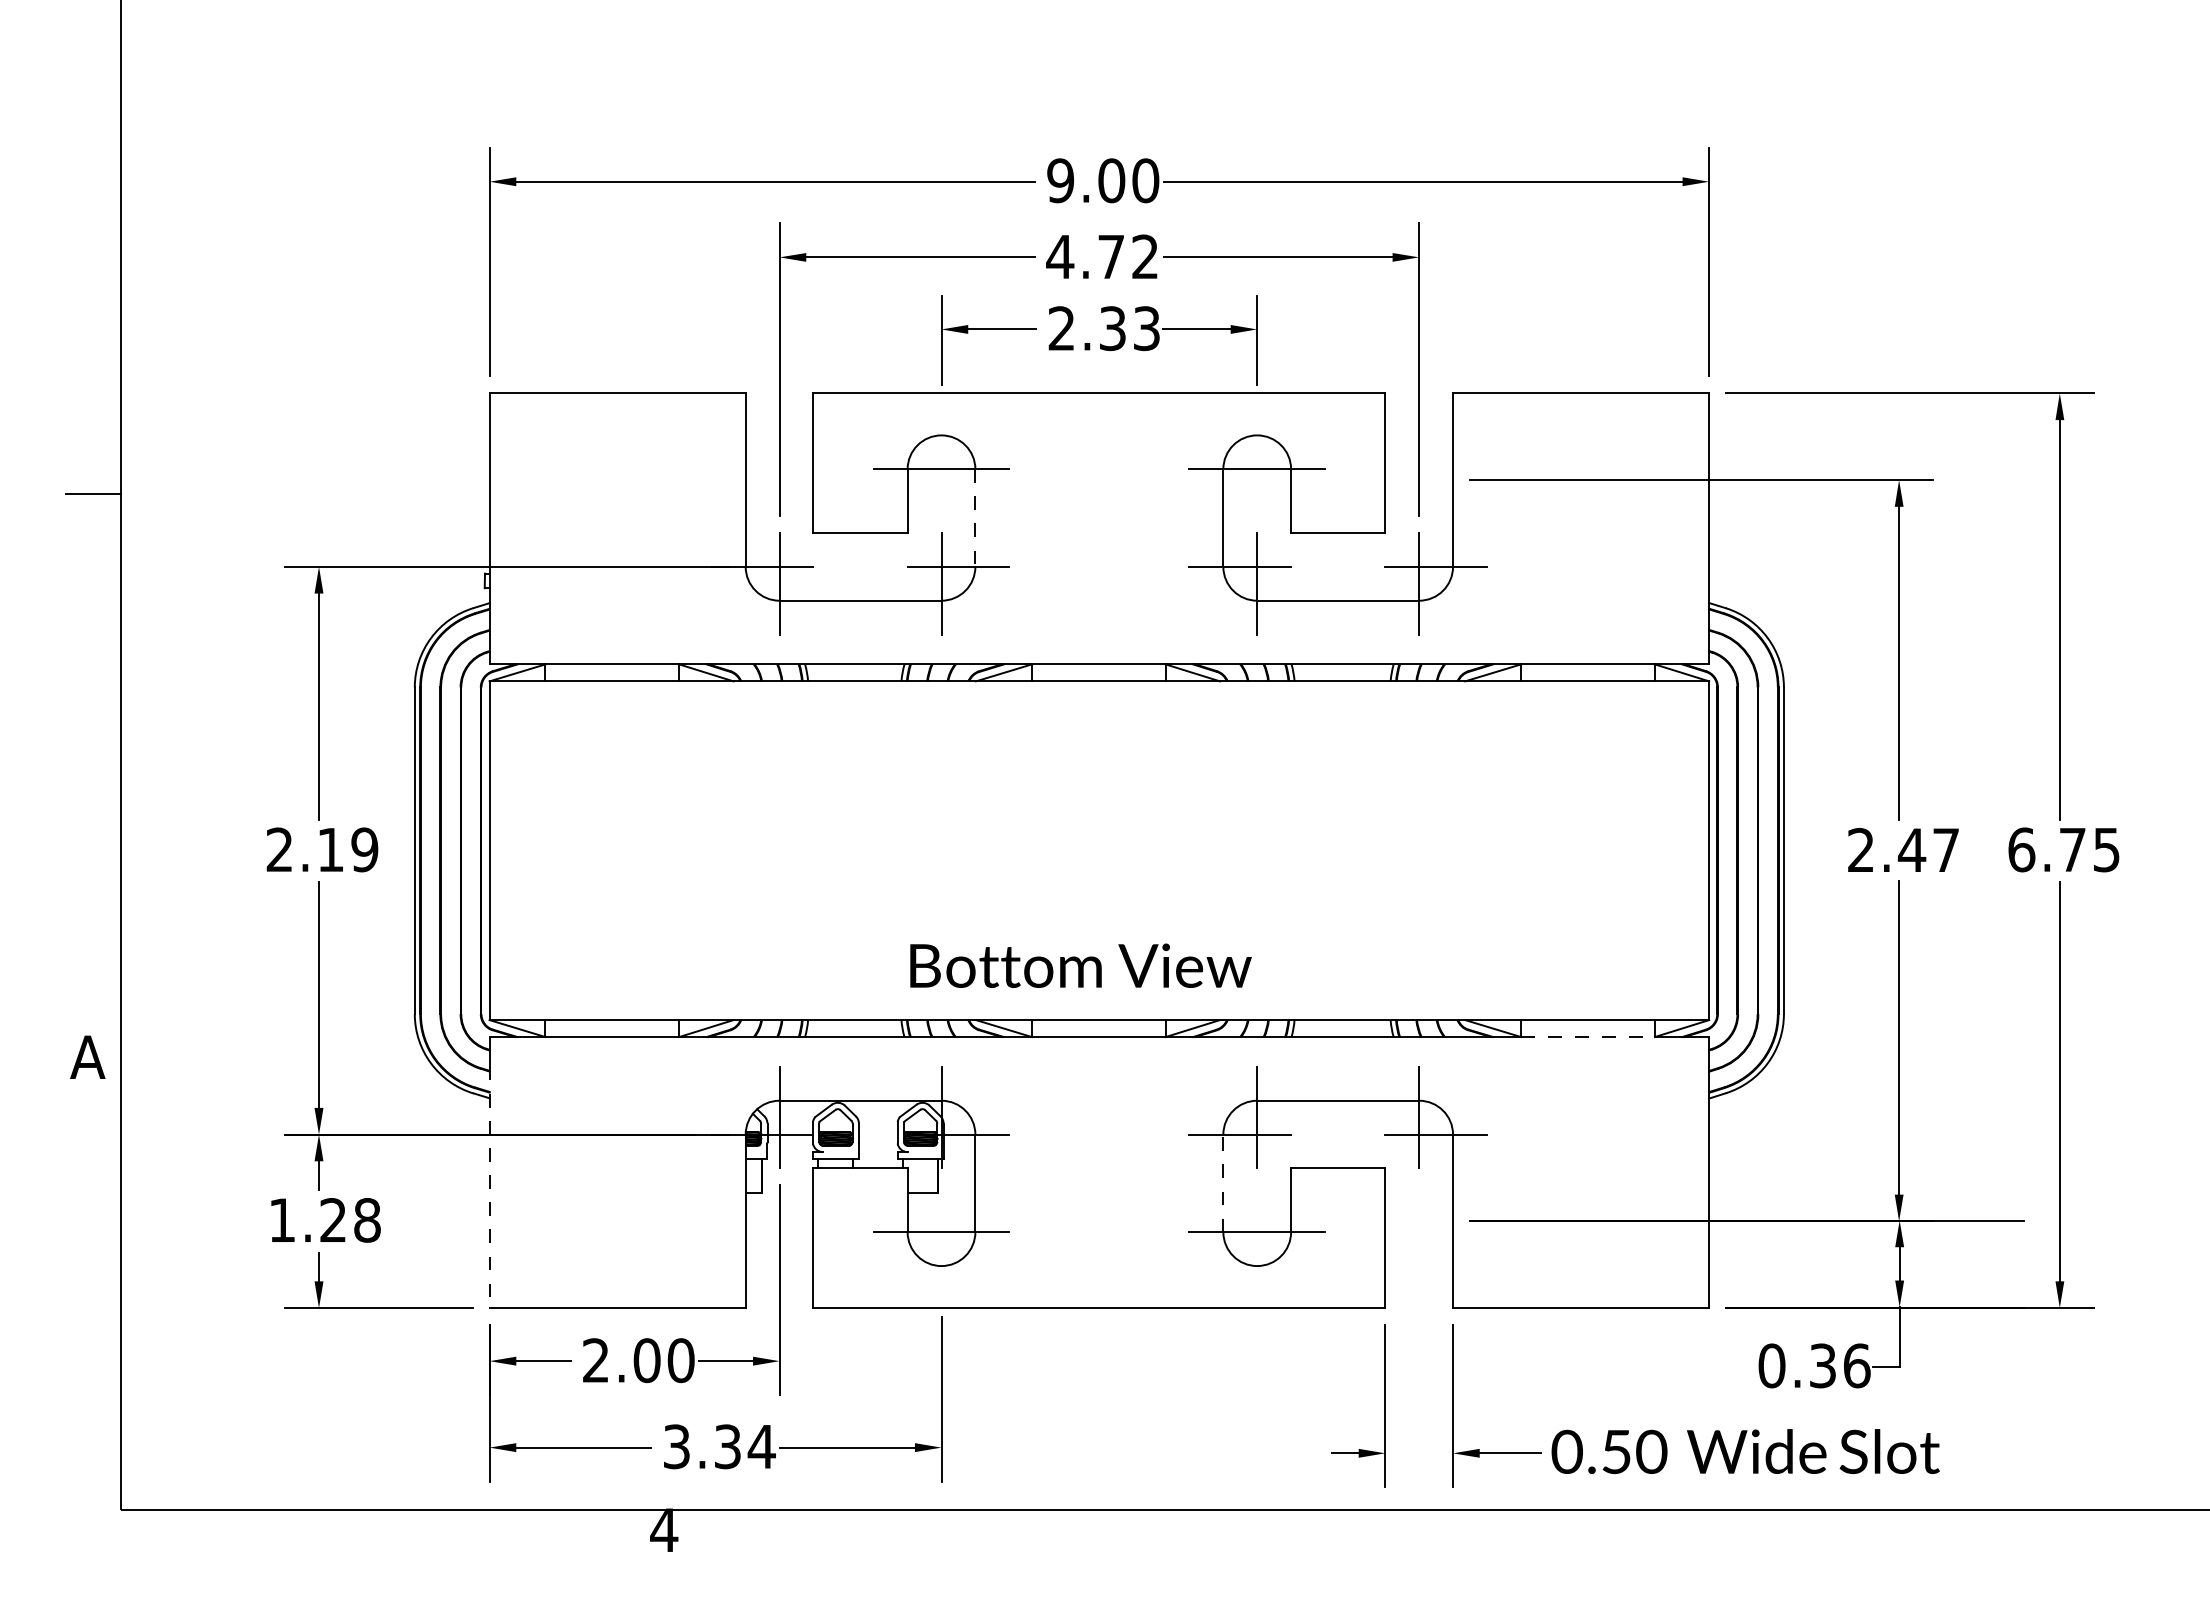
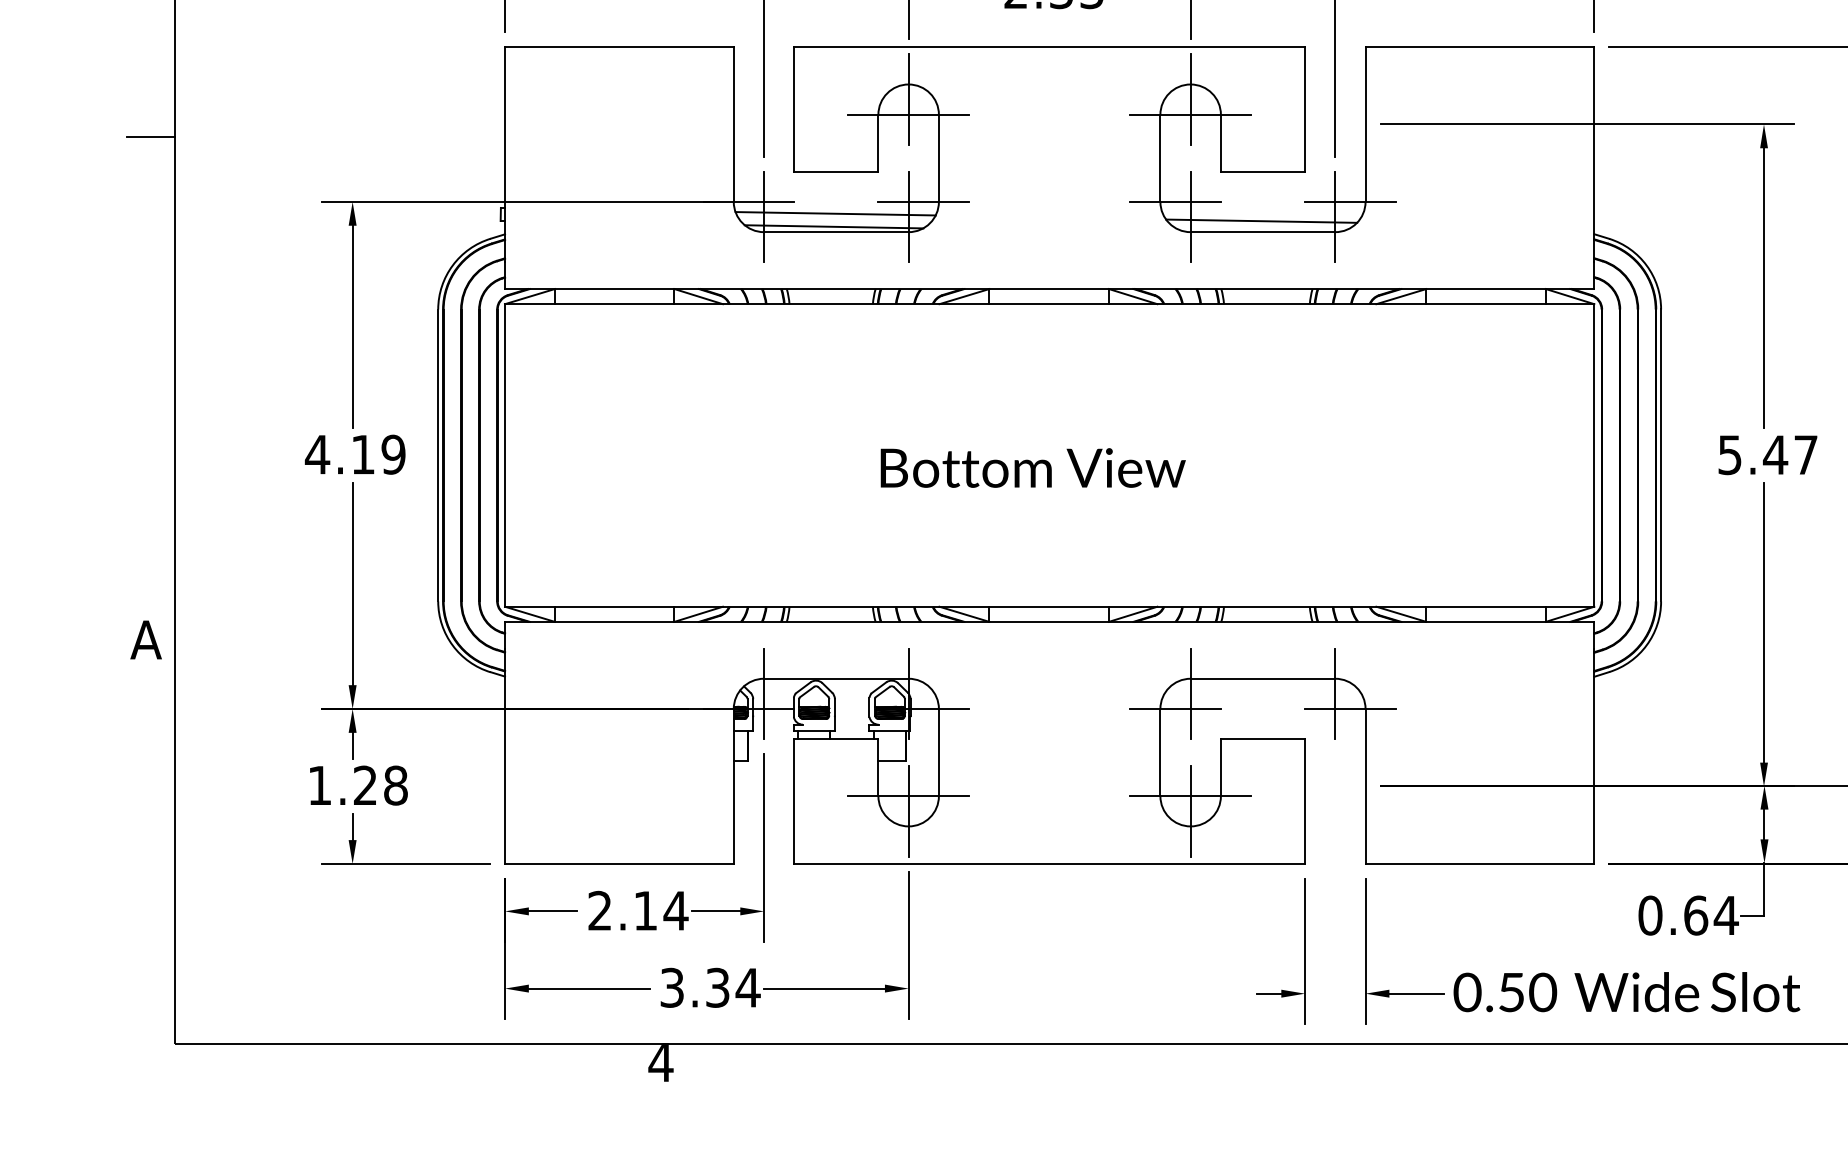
line: (941, 452) -> (908, 99), added
line: (1257, 452) -> (1190, 99), added
line: (975, 518) -> (939, 158), dashed -> solid
line: (859, 580) -> (835, 214), added
line: (1336, 588) -> (1261, 221), added
line: (858, 594) -> (834, 226), added
text: (279, 849) -> (317, 454), 2.19 -> 4.19
text: (1860, 849) -> (1729, 454), 2.47 -> 5.47
text: (1080, 965) -> (1032, 467), moved
line: (1588, 1037) -> (1486, 622), dashed -> solid
line: (1223, 1183) -> (1160, 752), dashed -> solid
line: (489, 1187) -> (504, 756), dashed -> solid
line: (941, 1248) -> (908, 810), added
line: (1257, 1248) -> (1190, 810), added
text: (664, 1360) -> (661, 910), 2.00 -> 2.14
text: (1840, 1365) -> (1711, 915), 0.36 -> 0.64

